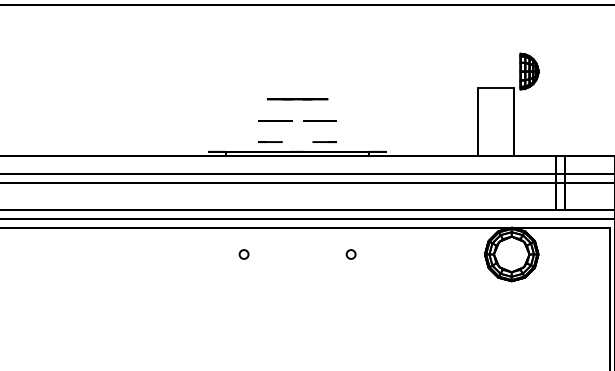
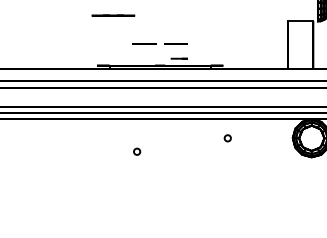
line: (297, 99) -> (113, 15), moved
line: (270, 141) -> (140, 58), removed
circle: (243, 254) -> (136, 151), moved
circle: (350, 254) -> (227, 138), moved

